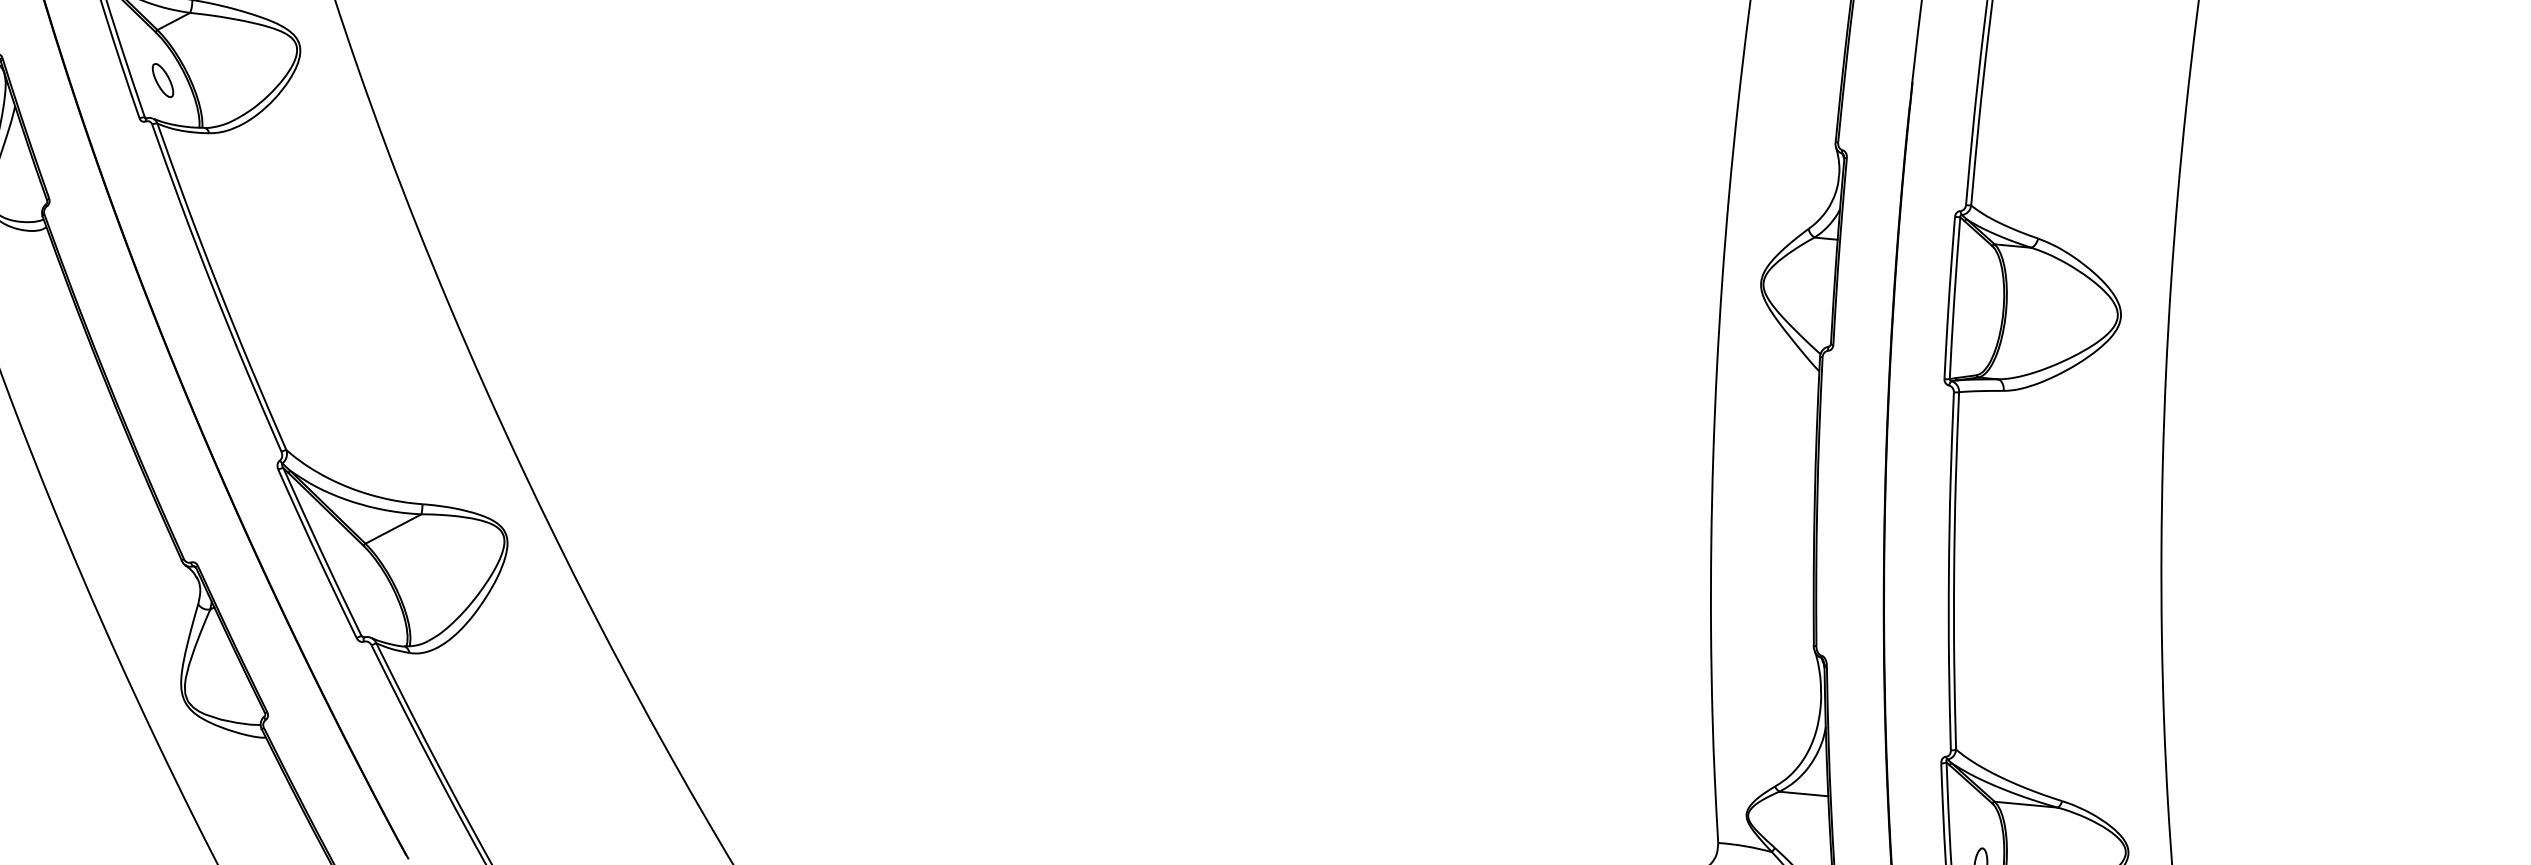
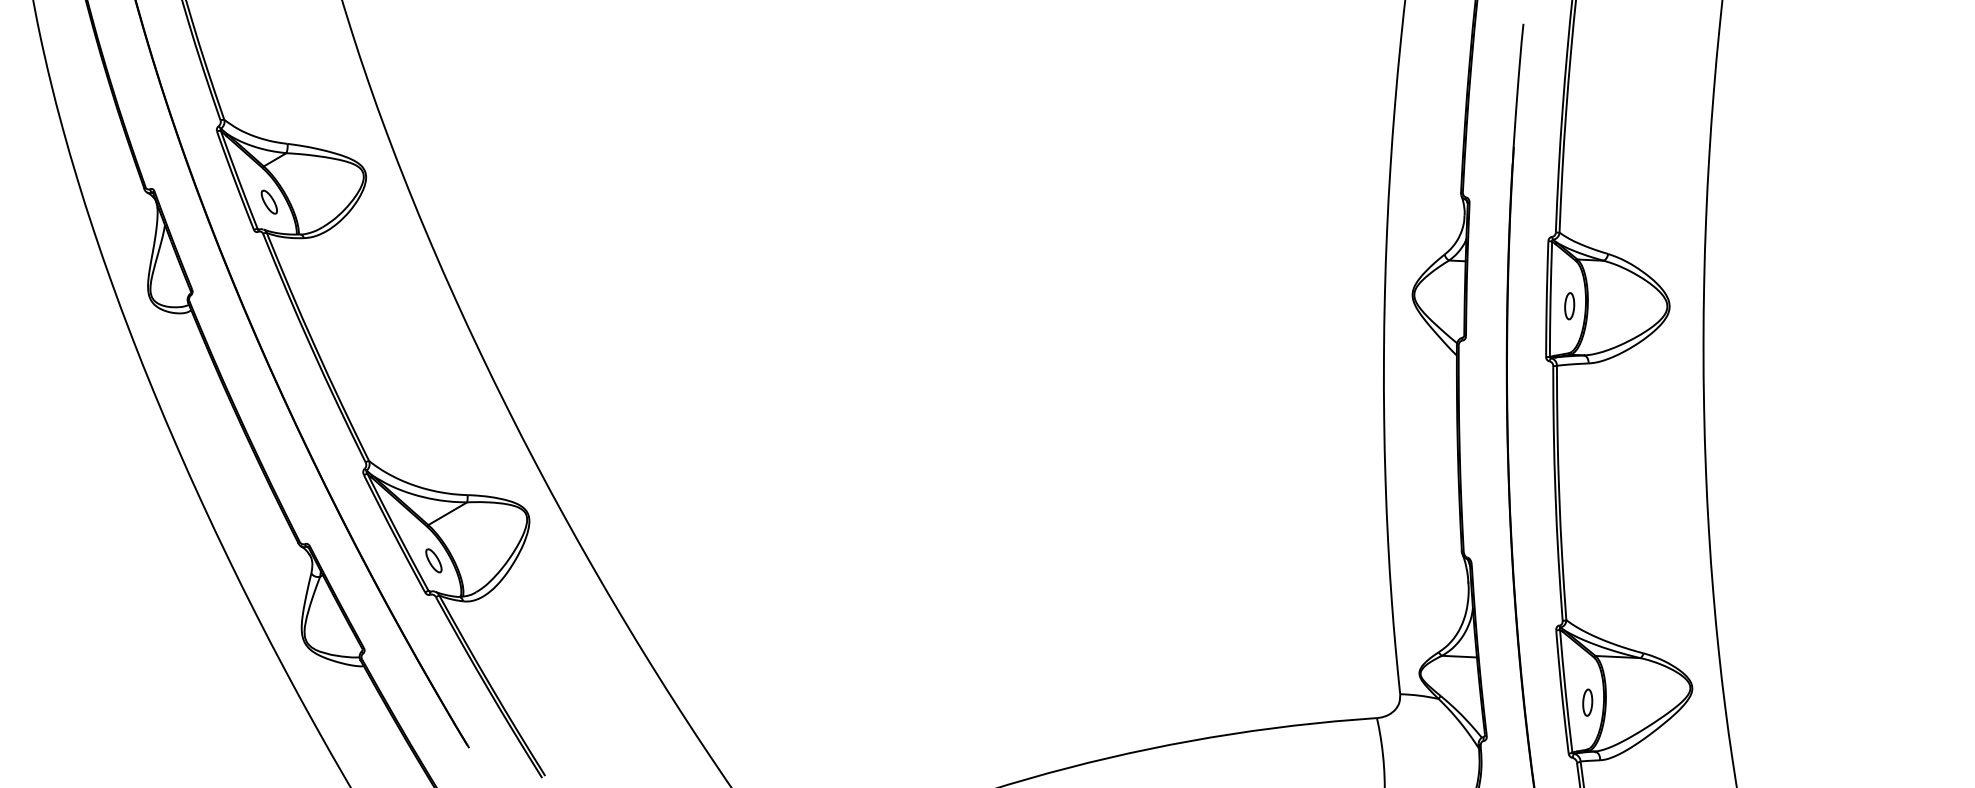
part: (1980, 309) -> (1569, 306), added
part: (370, 593) -> (433, 560), added

